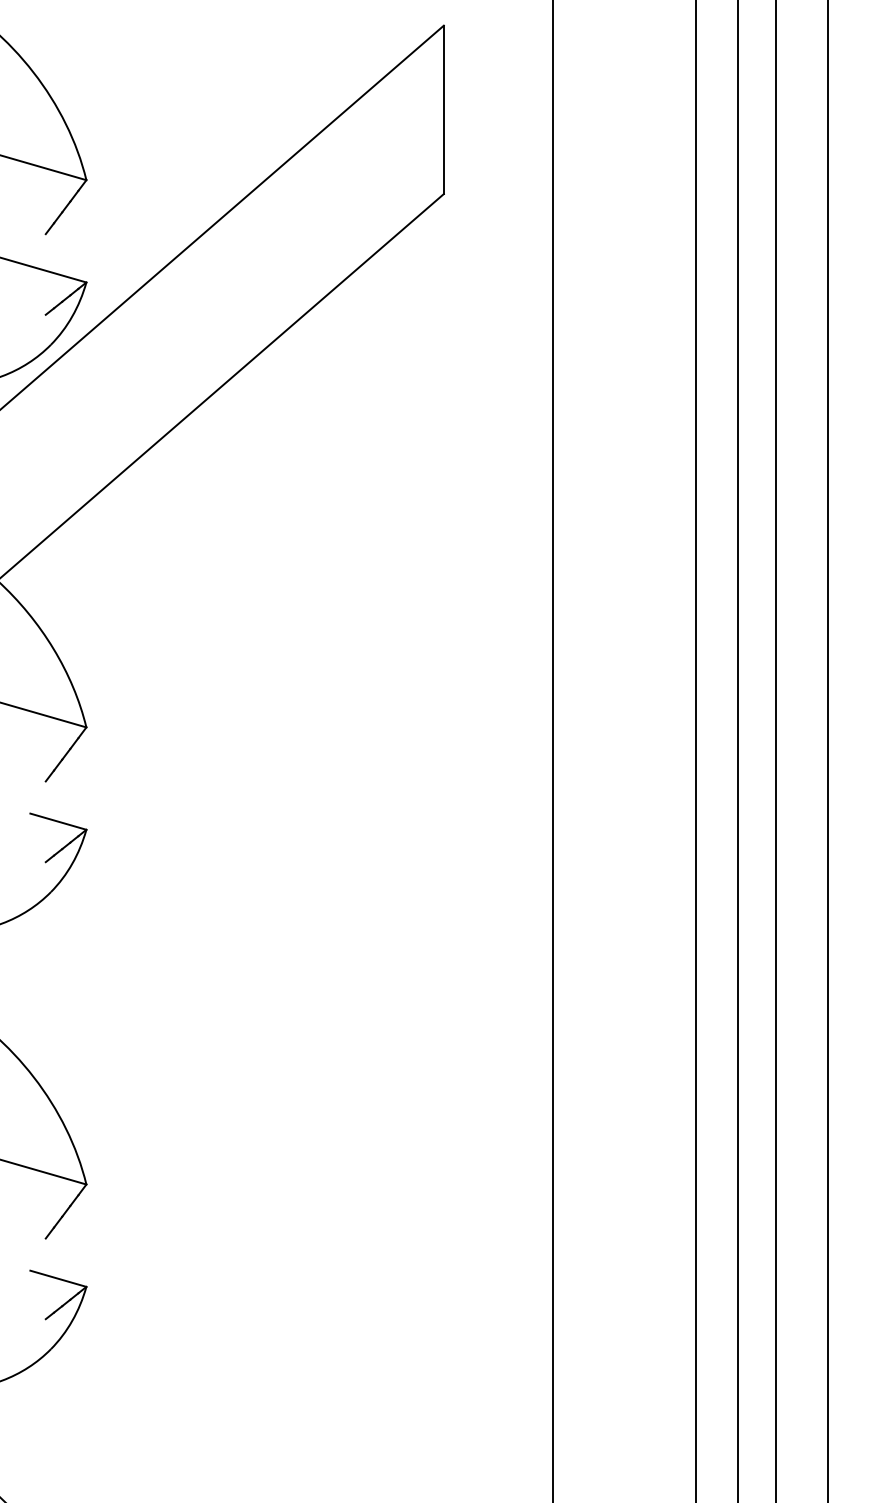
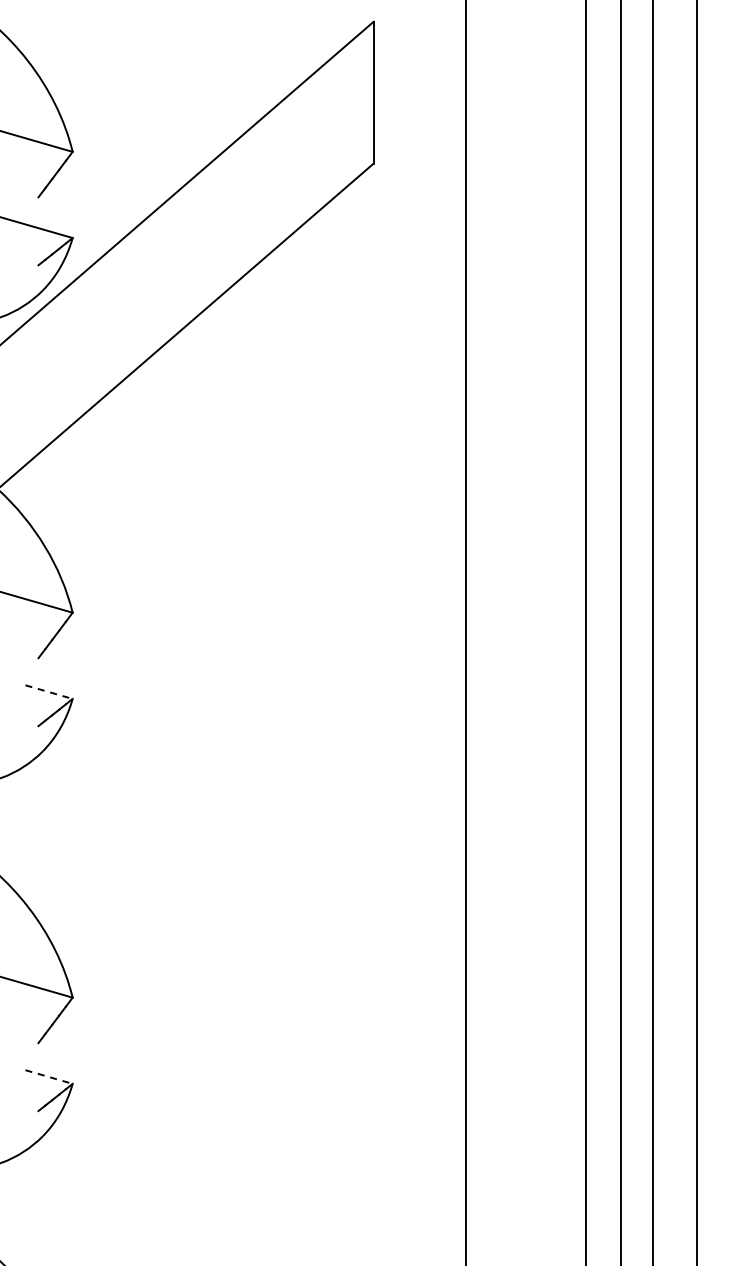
line: (58, 822) -> (49, 692), solid -> dashed
line: (58, 1279) -> (49, 1077), solid -> dashed

